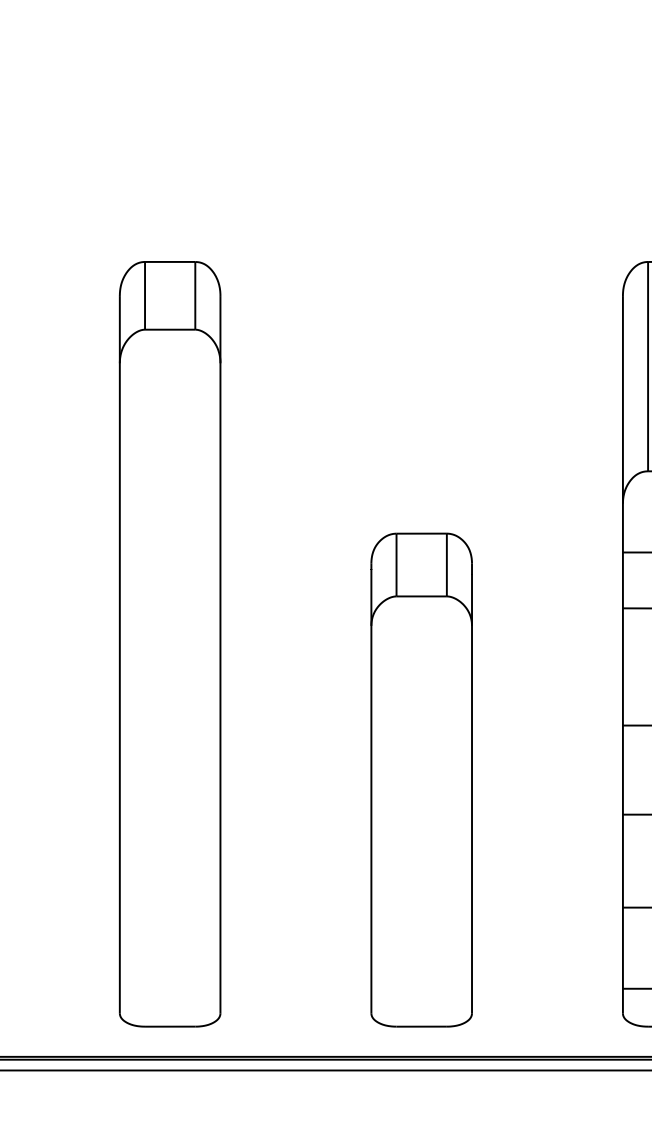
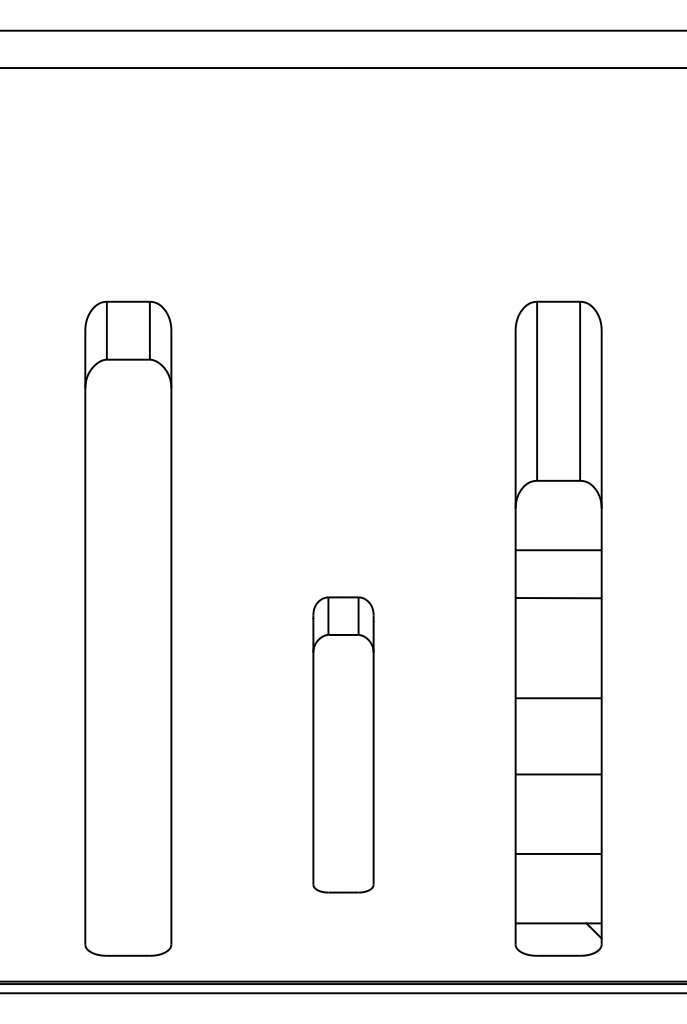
part: (421, 779) -> (343, 744), size x0.7

